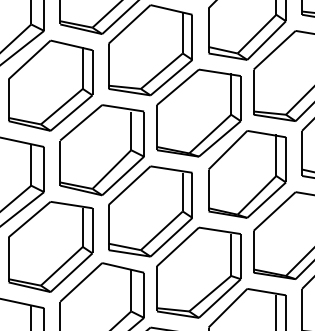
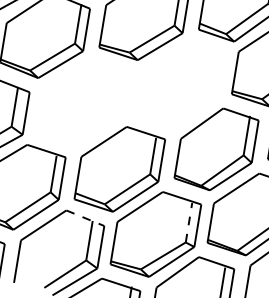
part: (198, 112) -> (180, 83), removed
part: (101, 150) -> (83, 104), removed
line: (231, 255) -> (189, 223), solid -> dashed
line: (123, 267) -> (85, 217), solid -> dashed

